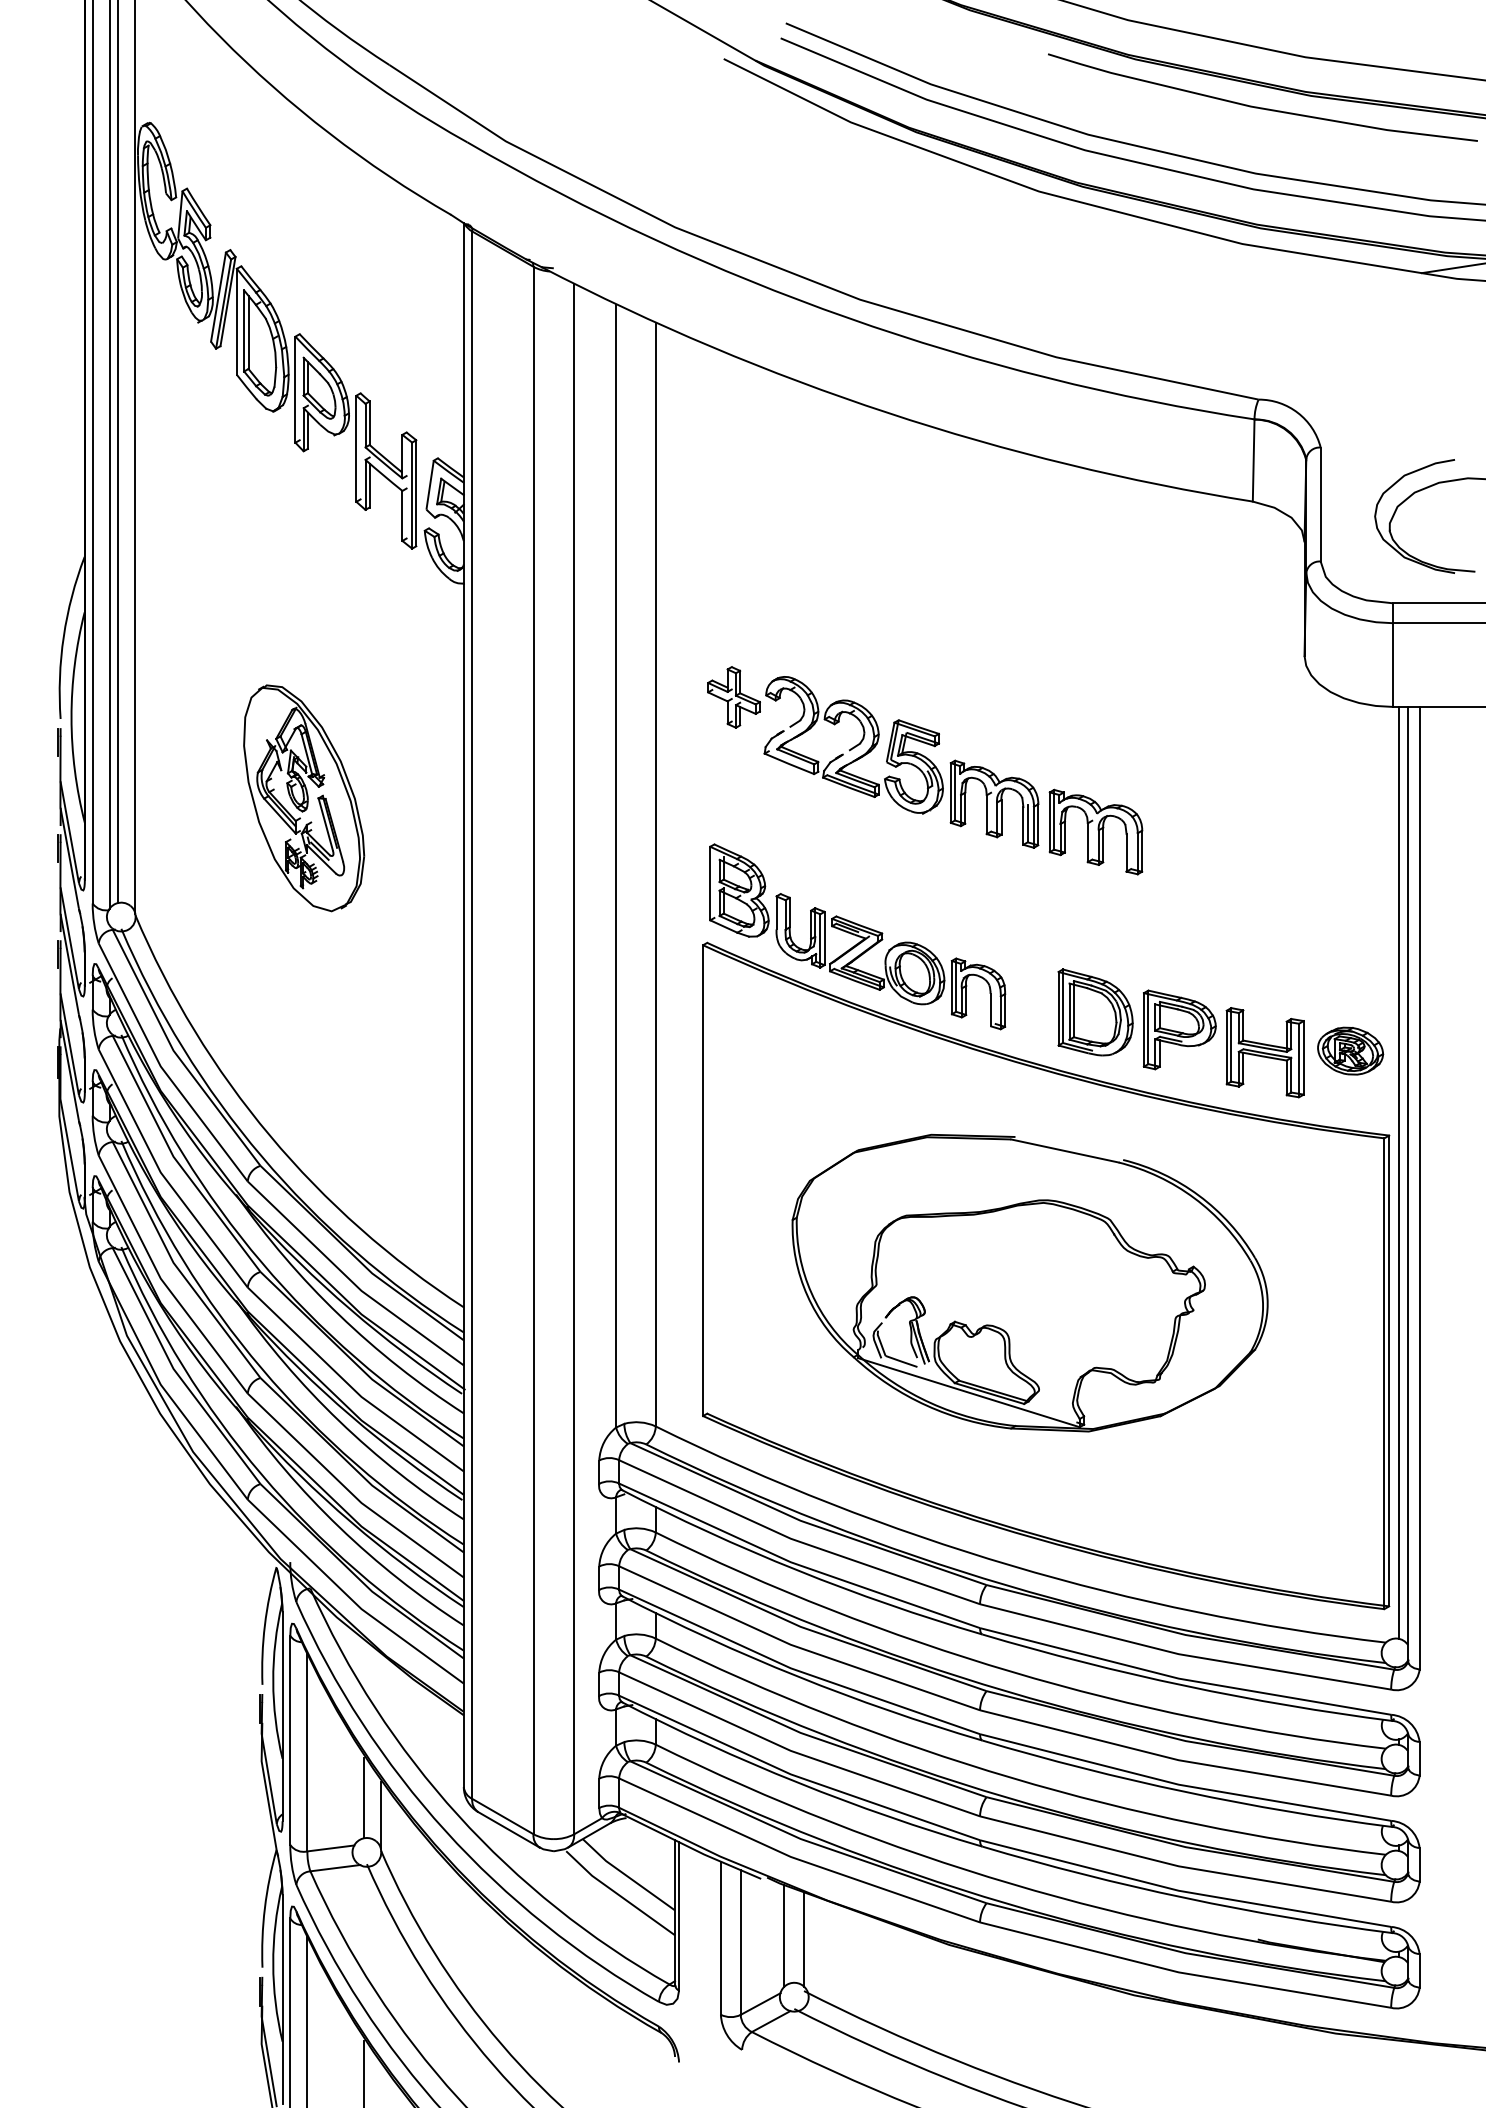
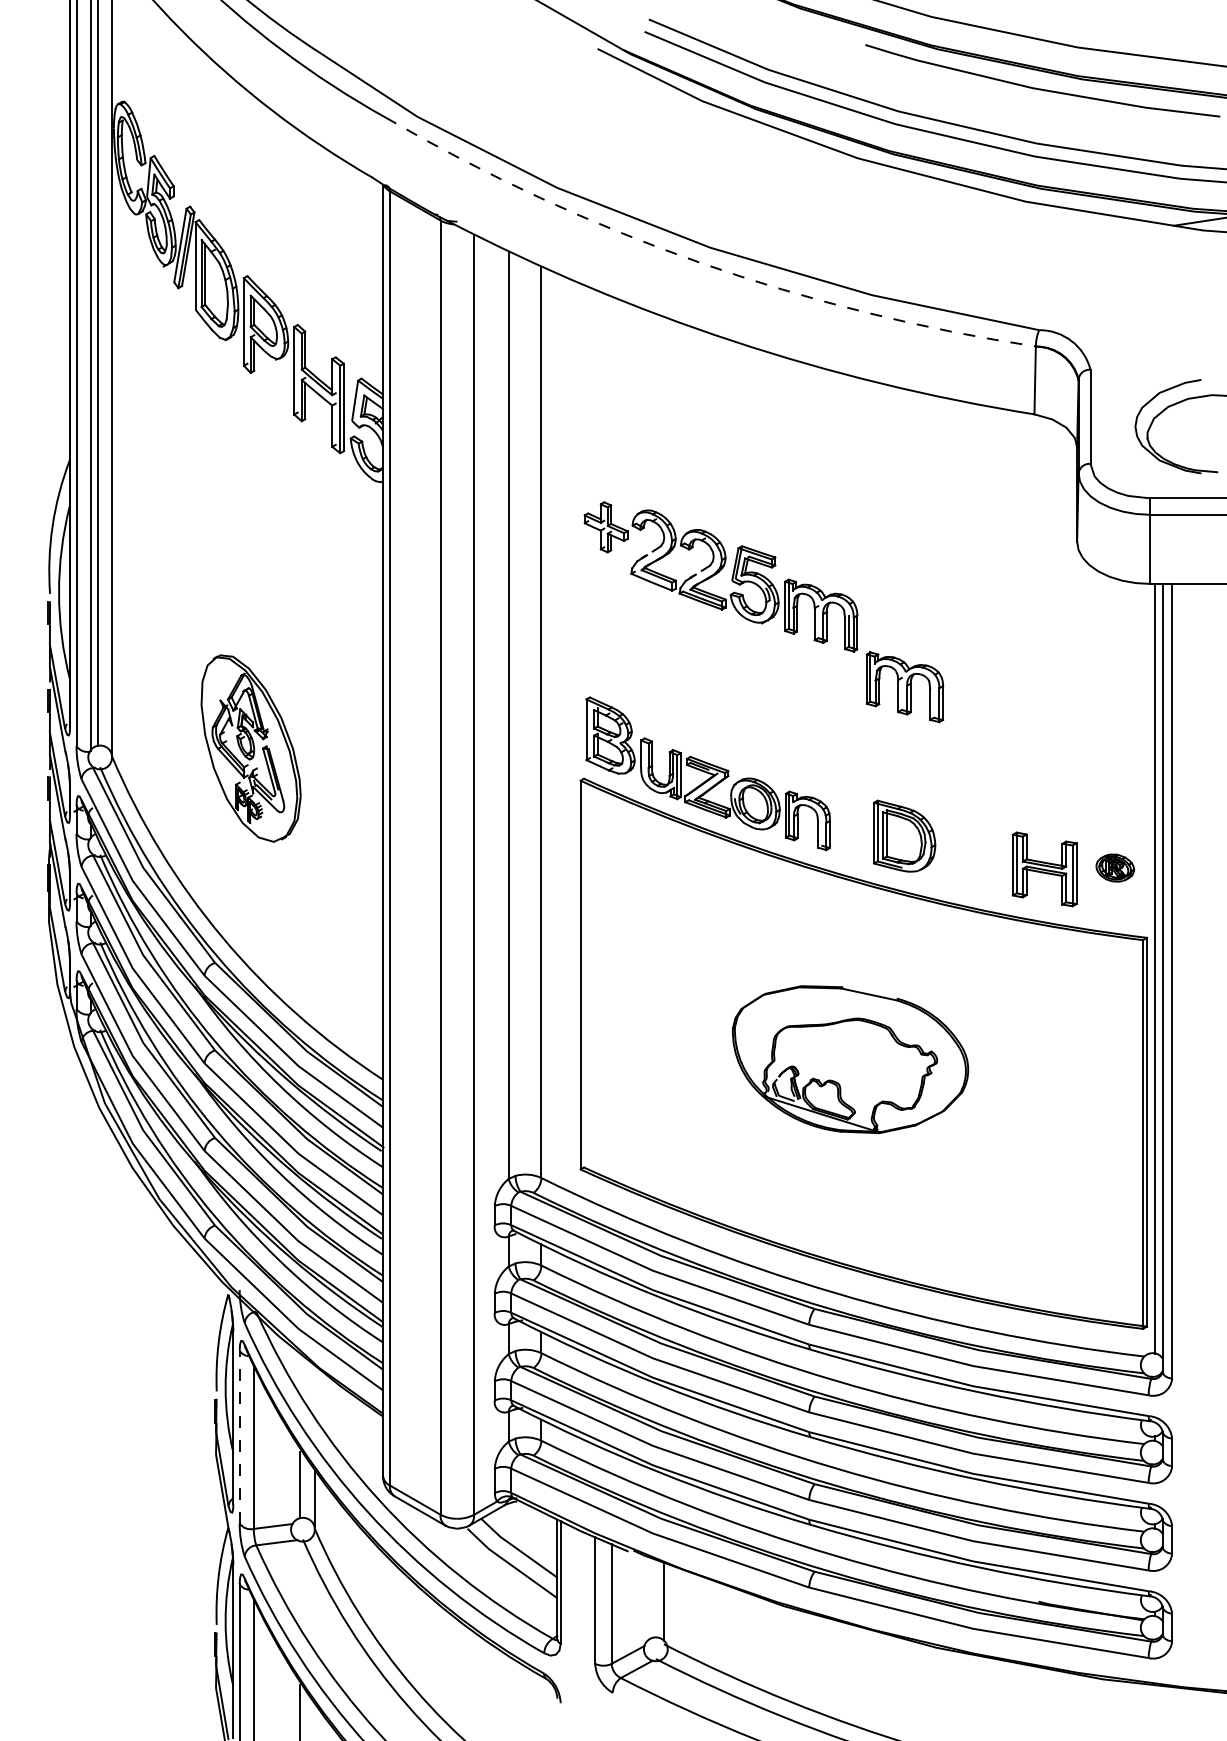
arc: (847, 317) -> (699, 262), solid -> dashed
part: (873, 757) -> (721, 576), moved
part: (304, 798) -> (251, 748), moved
part: (1179, 1029) -> (973, 850), removed
part: (1350, 1050) -> (1115, 867), size x0.7
part: (1029, 1282) -> (850, 1059), size x0.6
line: (290, 1740) -> (239, 1437), solid -> dashed
line: (784, 1935) -> (647, 1598), removed

